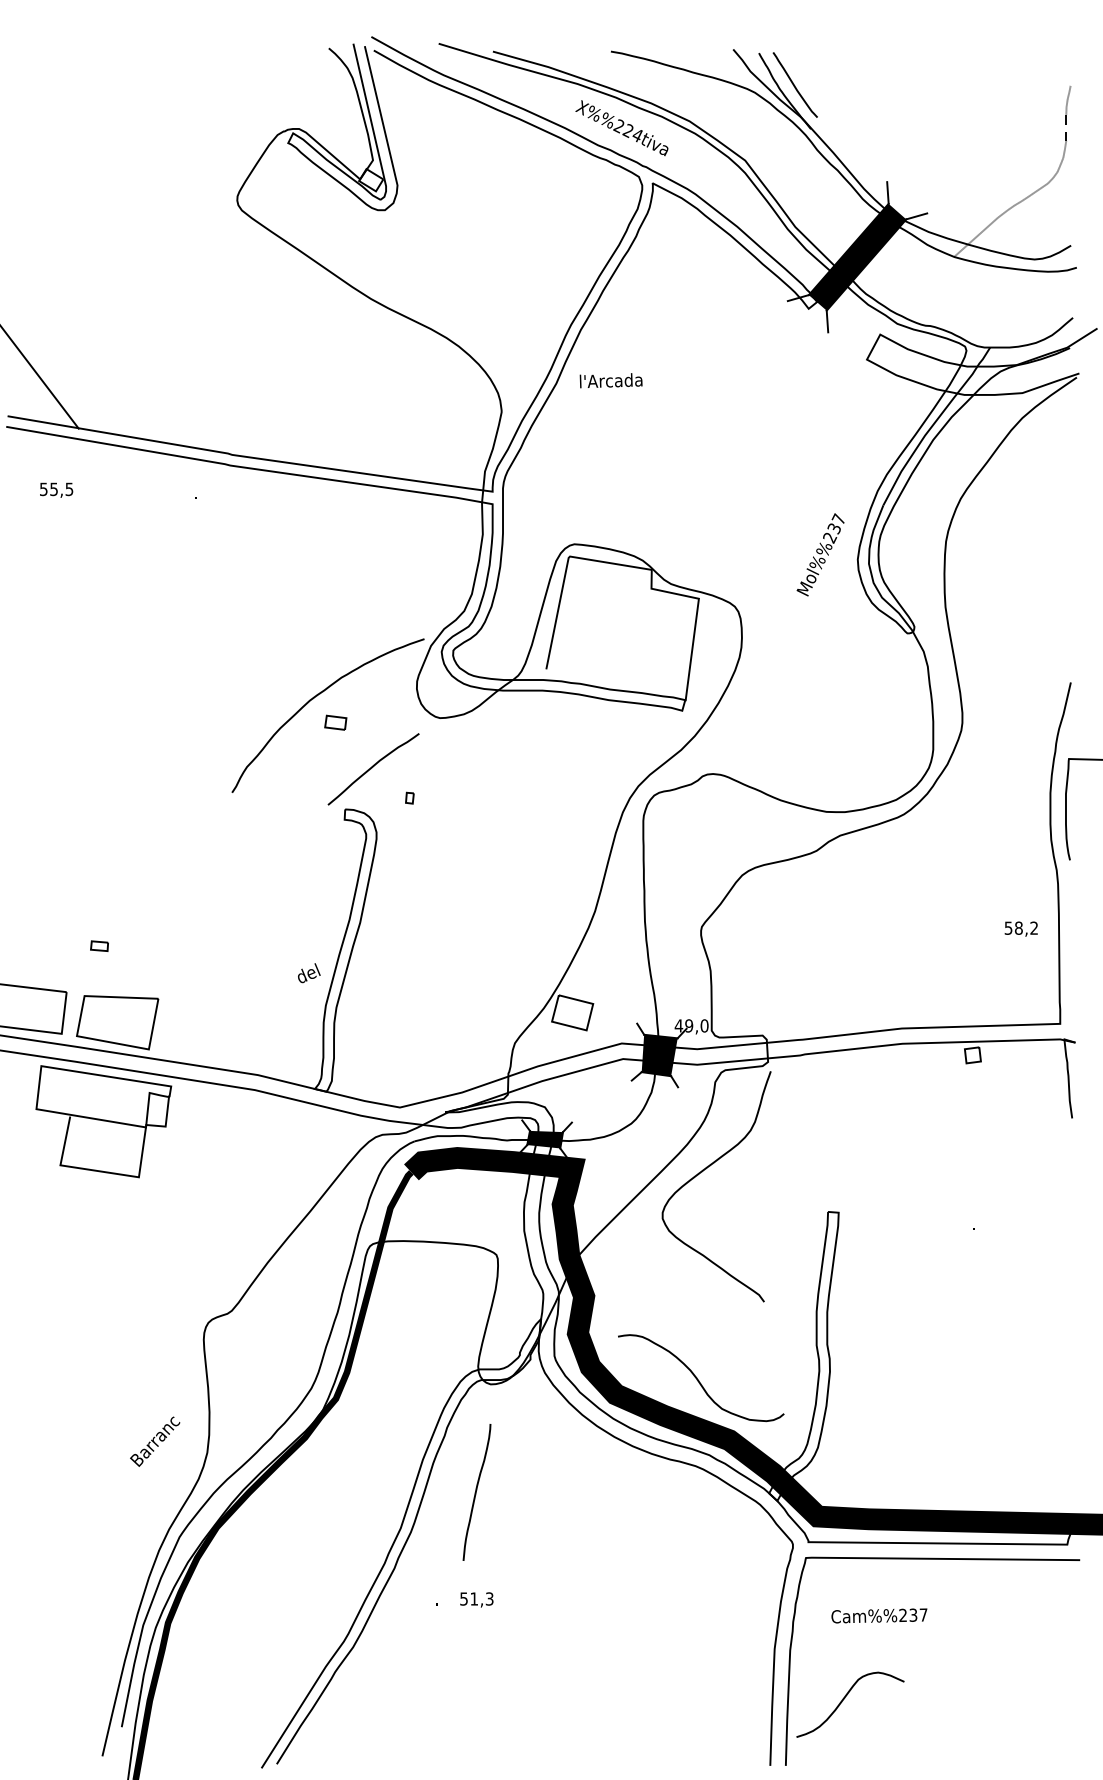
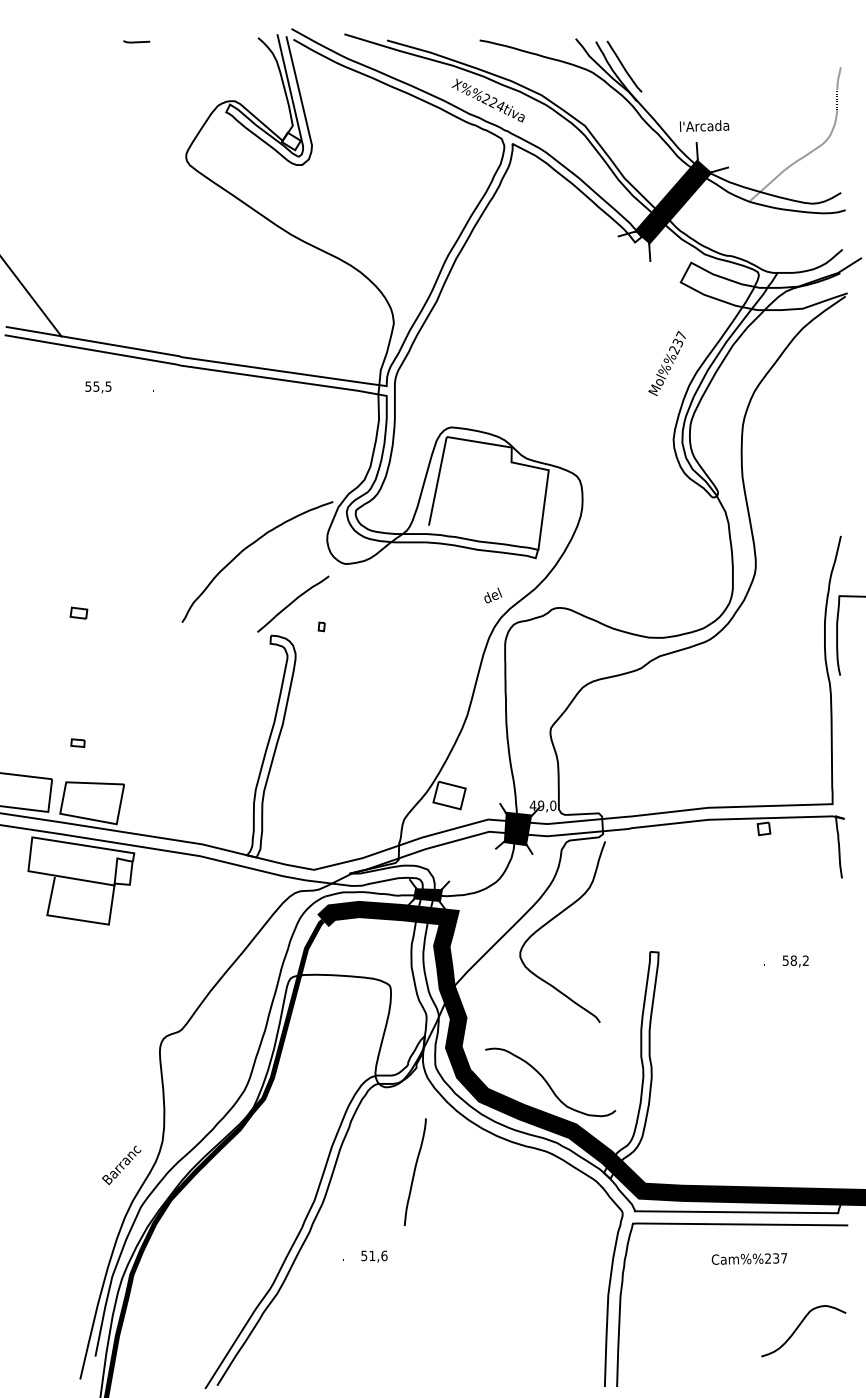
line: (174, 53) -> (136, 41), added
text: (610, 380) -> (703, 125), moved
text: (56, 489) -> (98, 386), moved
text: (820, 554) -> (667, 363), moved
part: (335, 722) -> (78, 612), moved
text: (1020, 928) -> (795, 960), moved
text: (309, 973) -> (493, 595), moved
text: (155, 1441) -> (121, 1165), moved
curve: (476, 1492) -> (414, 1172), moved
text: (489, 1598) -> (384, 1255), 51,3 -> 51,6
text: (879, 1615) -> (749, 1258), moved
curve: (845, 1698) -> (799, 1326), moved

